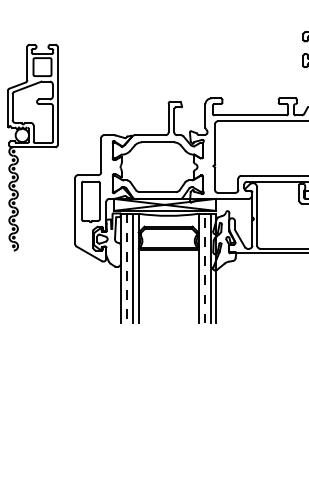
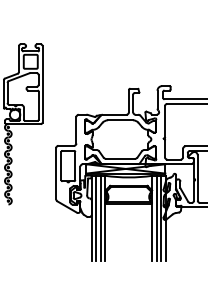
line: (126, 268) -> (96, 218), dashed -> solid
line: (204, 268) -> (156, 218), dashed -> solid

